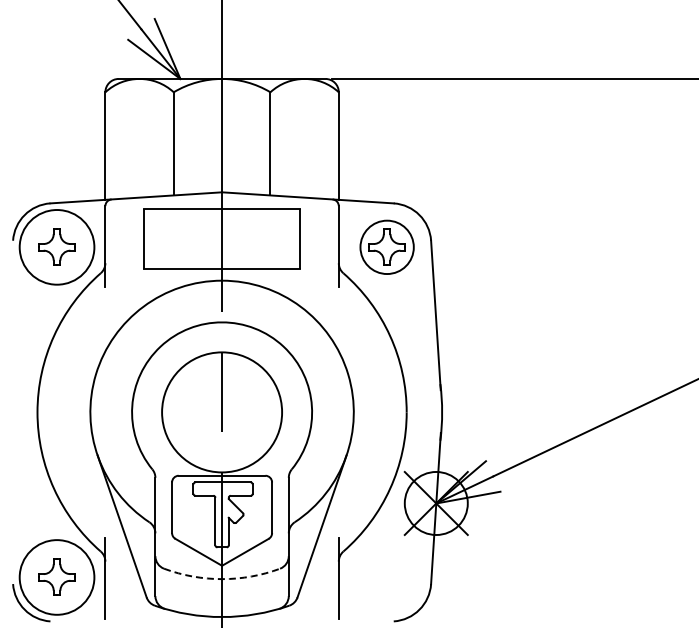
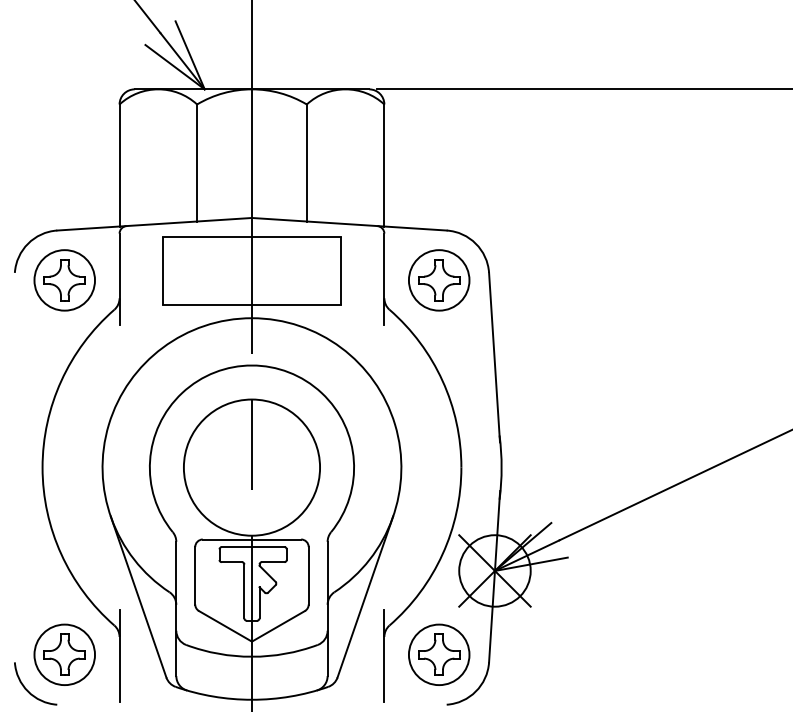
circle: (56, 247) -> (64, 280), size x0.71
part: (386, 576) -> (438, 653), added
circle: (56, 577) -> (64, 654), size x0.71
arc: (222, 579) -> (252, 657), dashed -> solid

